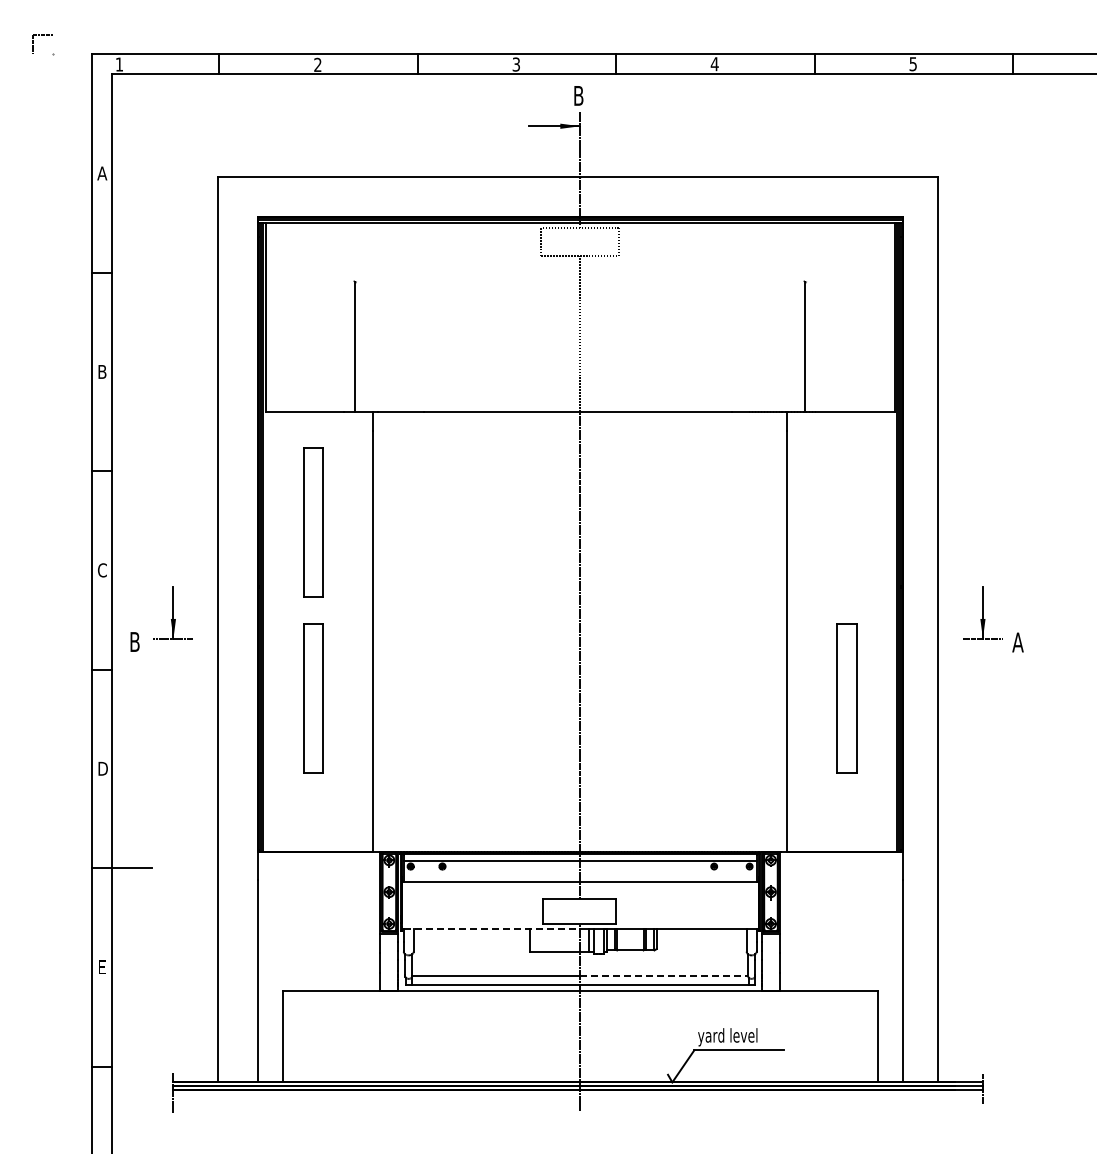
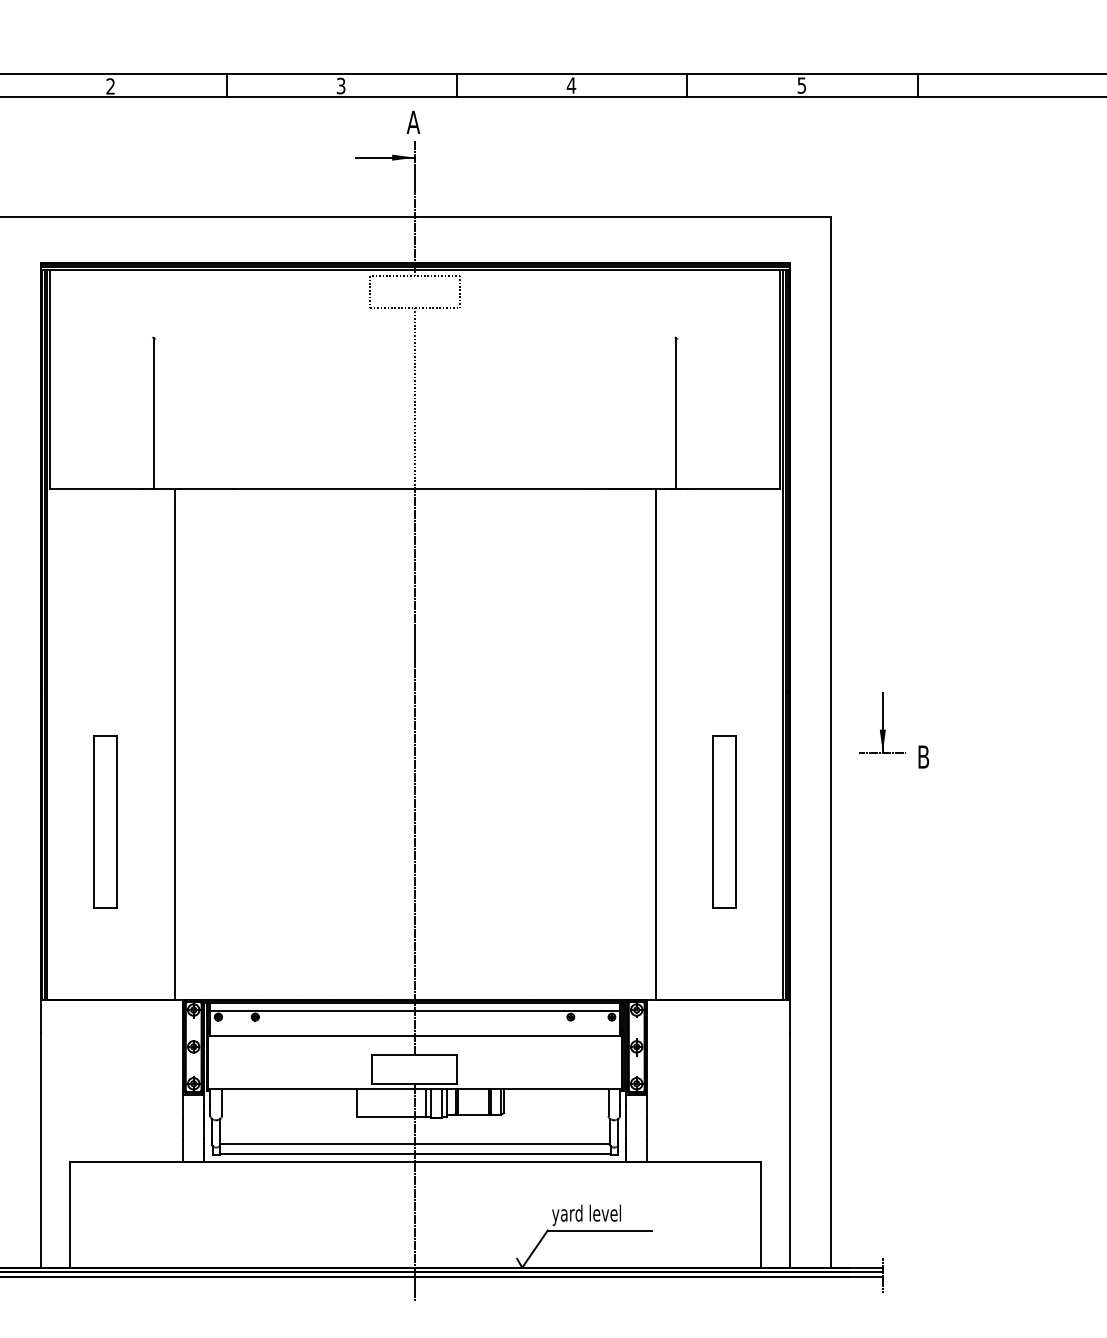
text: (578, 95) -> (413, 121), B -> A
part: (313, 522) -> (105, 617), removed
text: (1017, 642) -> (922, 757), A -> B
line: (492, 928) -> (313, 1089), dashed -> solid
line: (664, 975) -> (513, 1143), dashed -> solid

